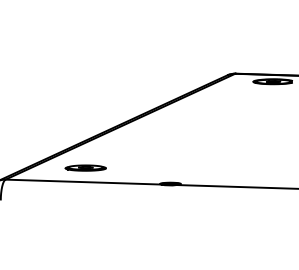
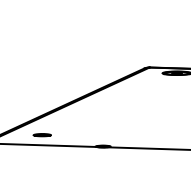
part: (85, 167) -> (42, 134), size x0.6

